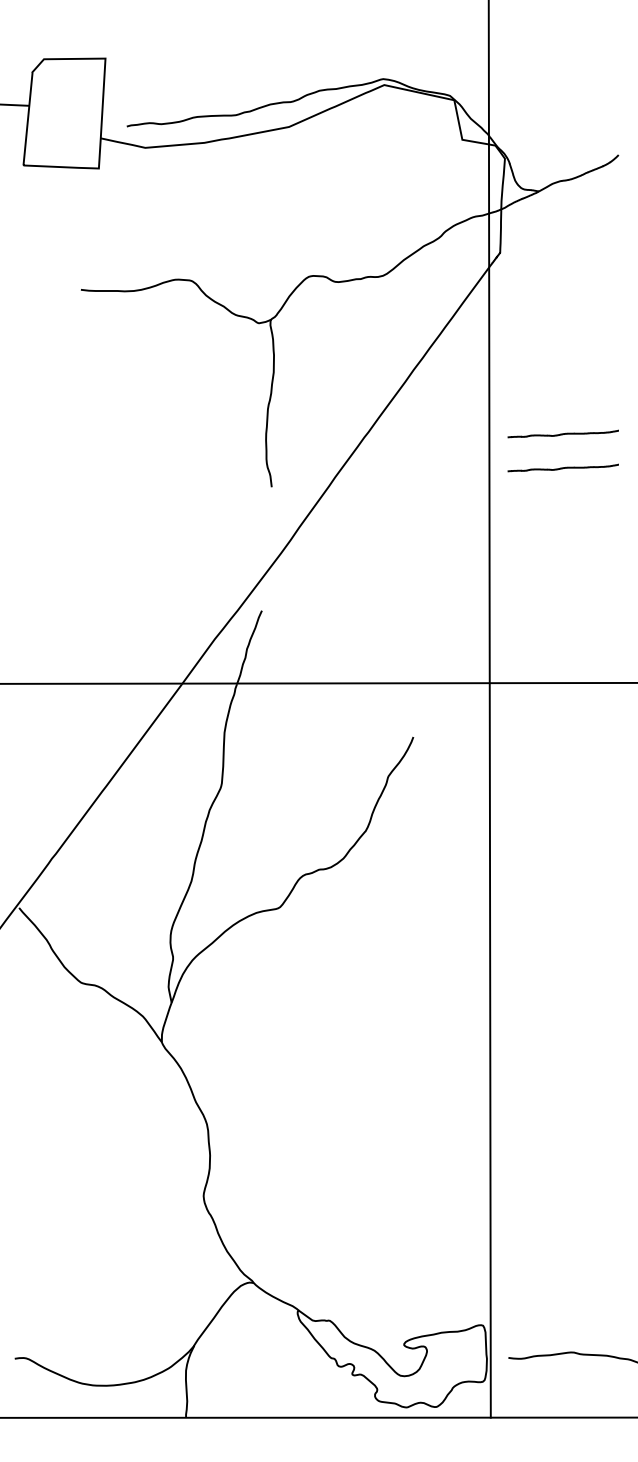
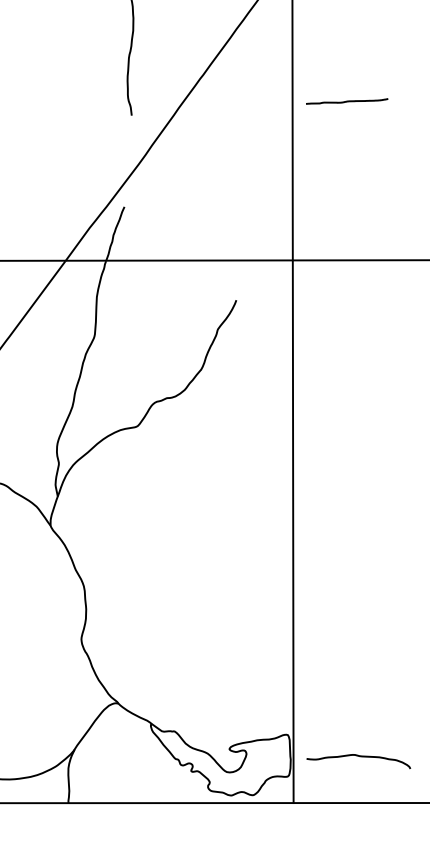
curve: (562, 433) -> (346, 75), removed

